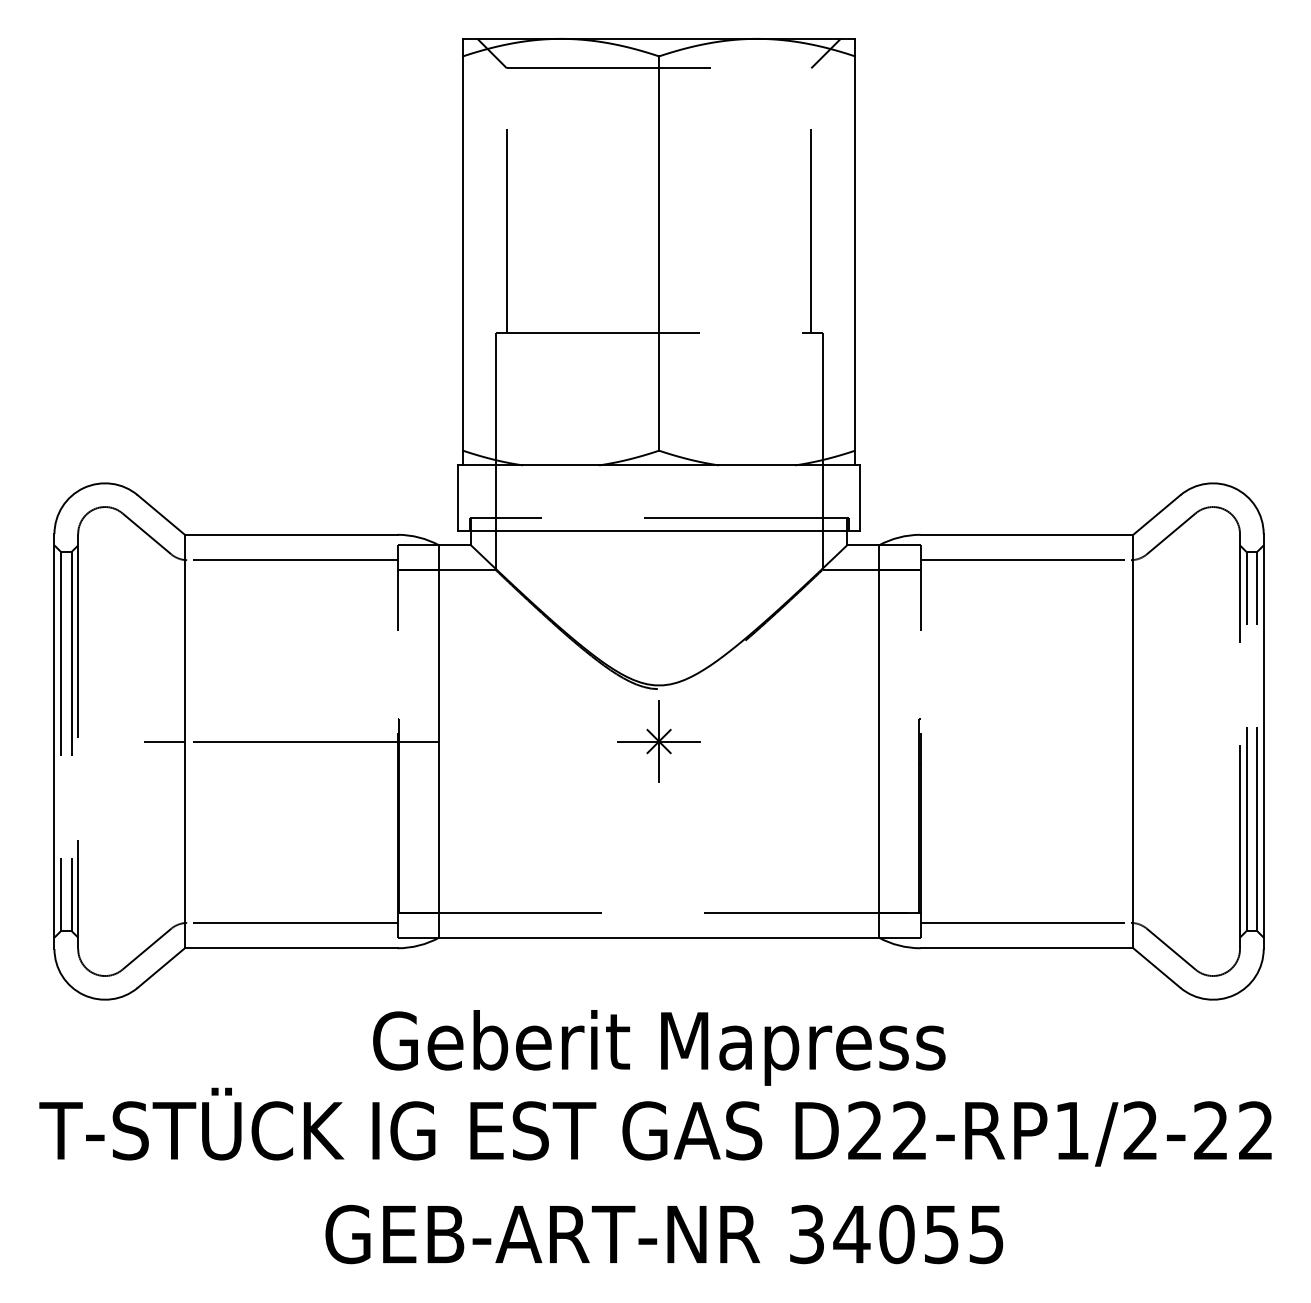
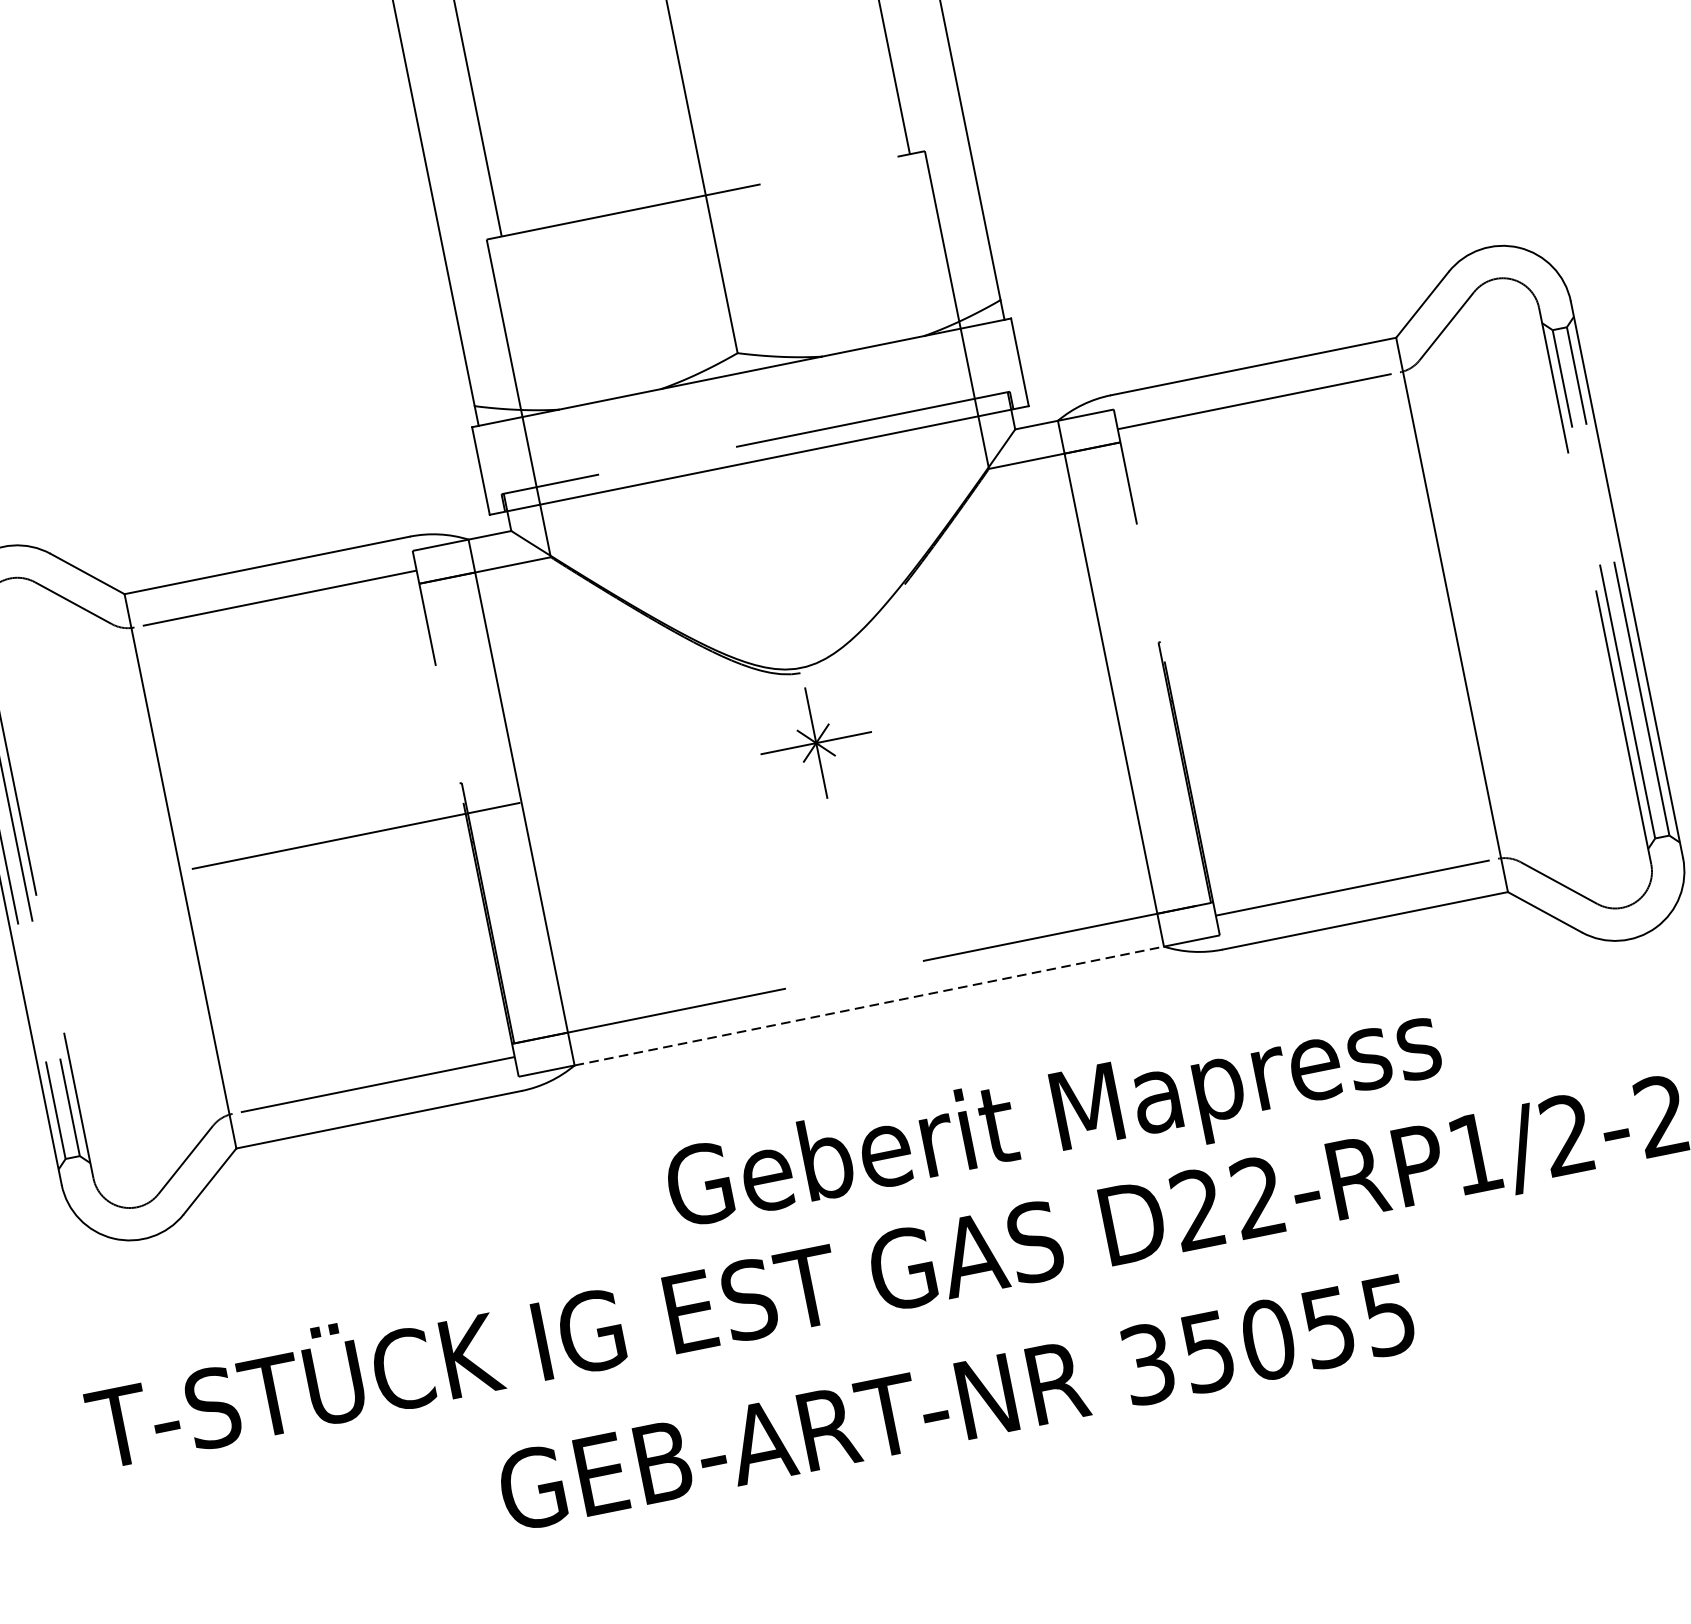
line: (164, 741) -> (153, 876), removed
line: (659, 937) -> (869, 1005), solid -> dashed
text: (659, 1047) -> (1055, 1121), moved
text: (851, 1235) -> (1207, 1353), 34055 -> 35055

